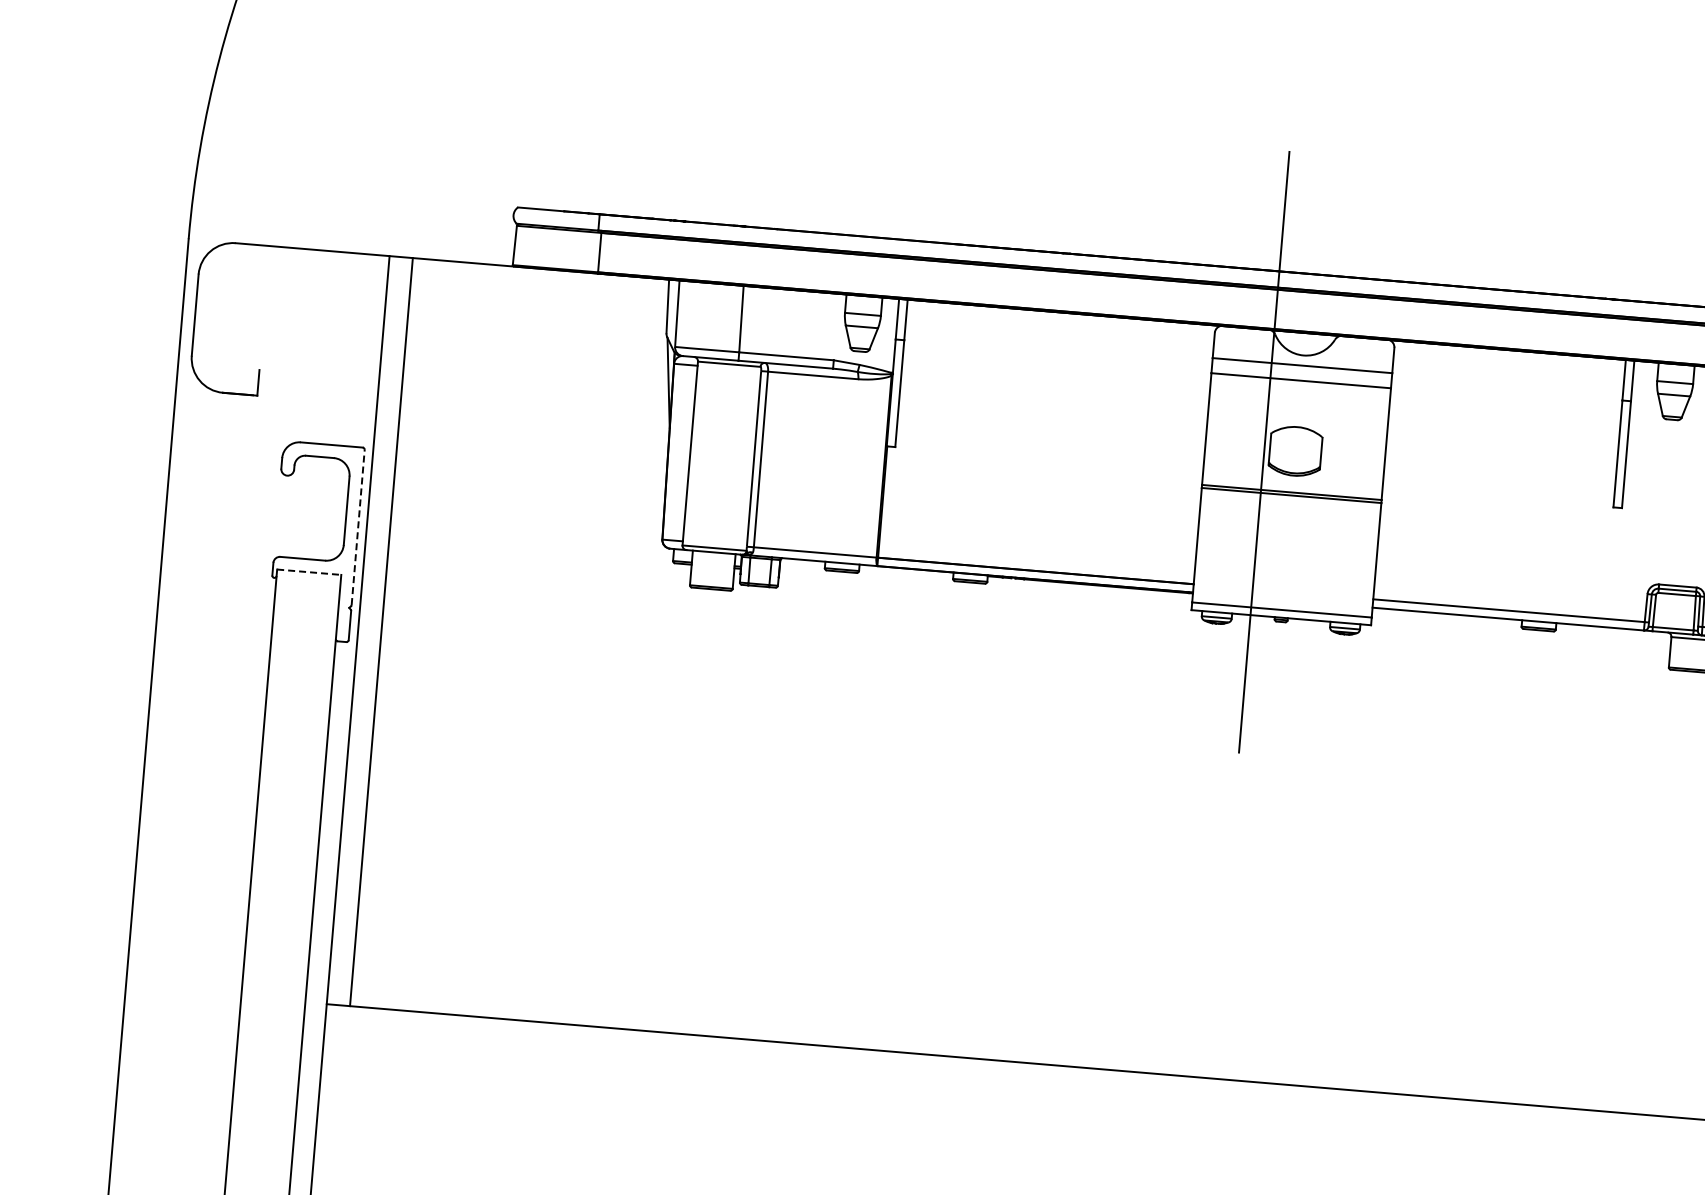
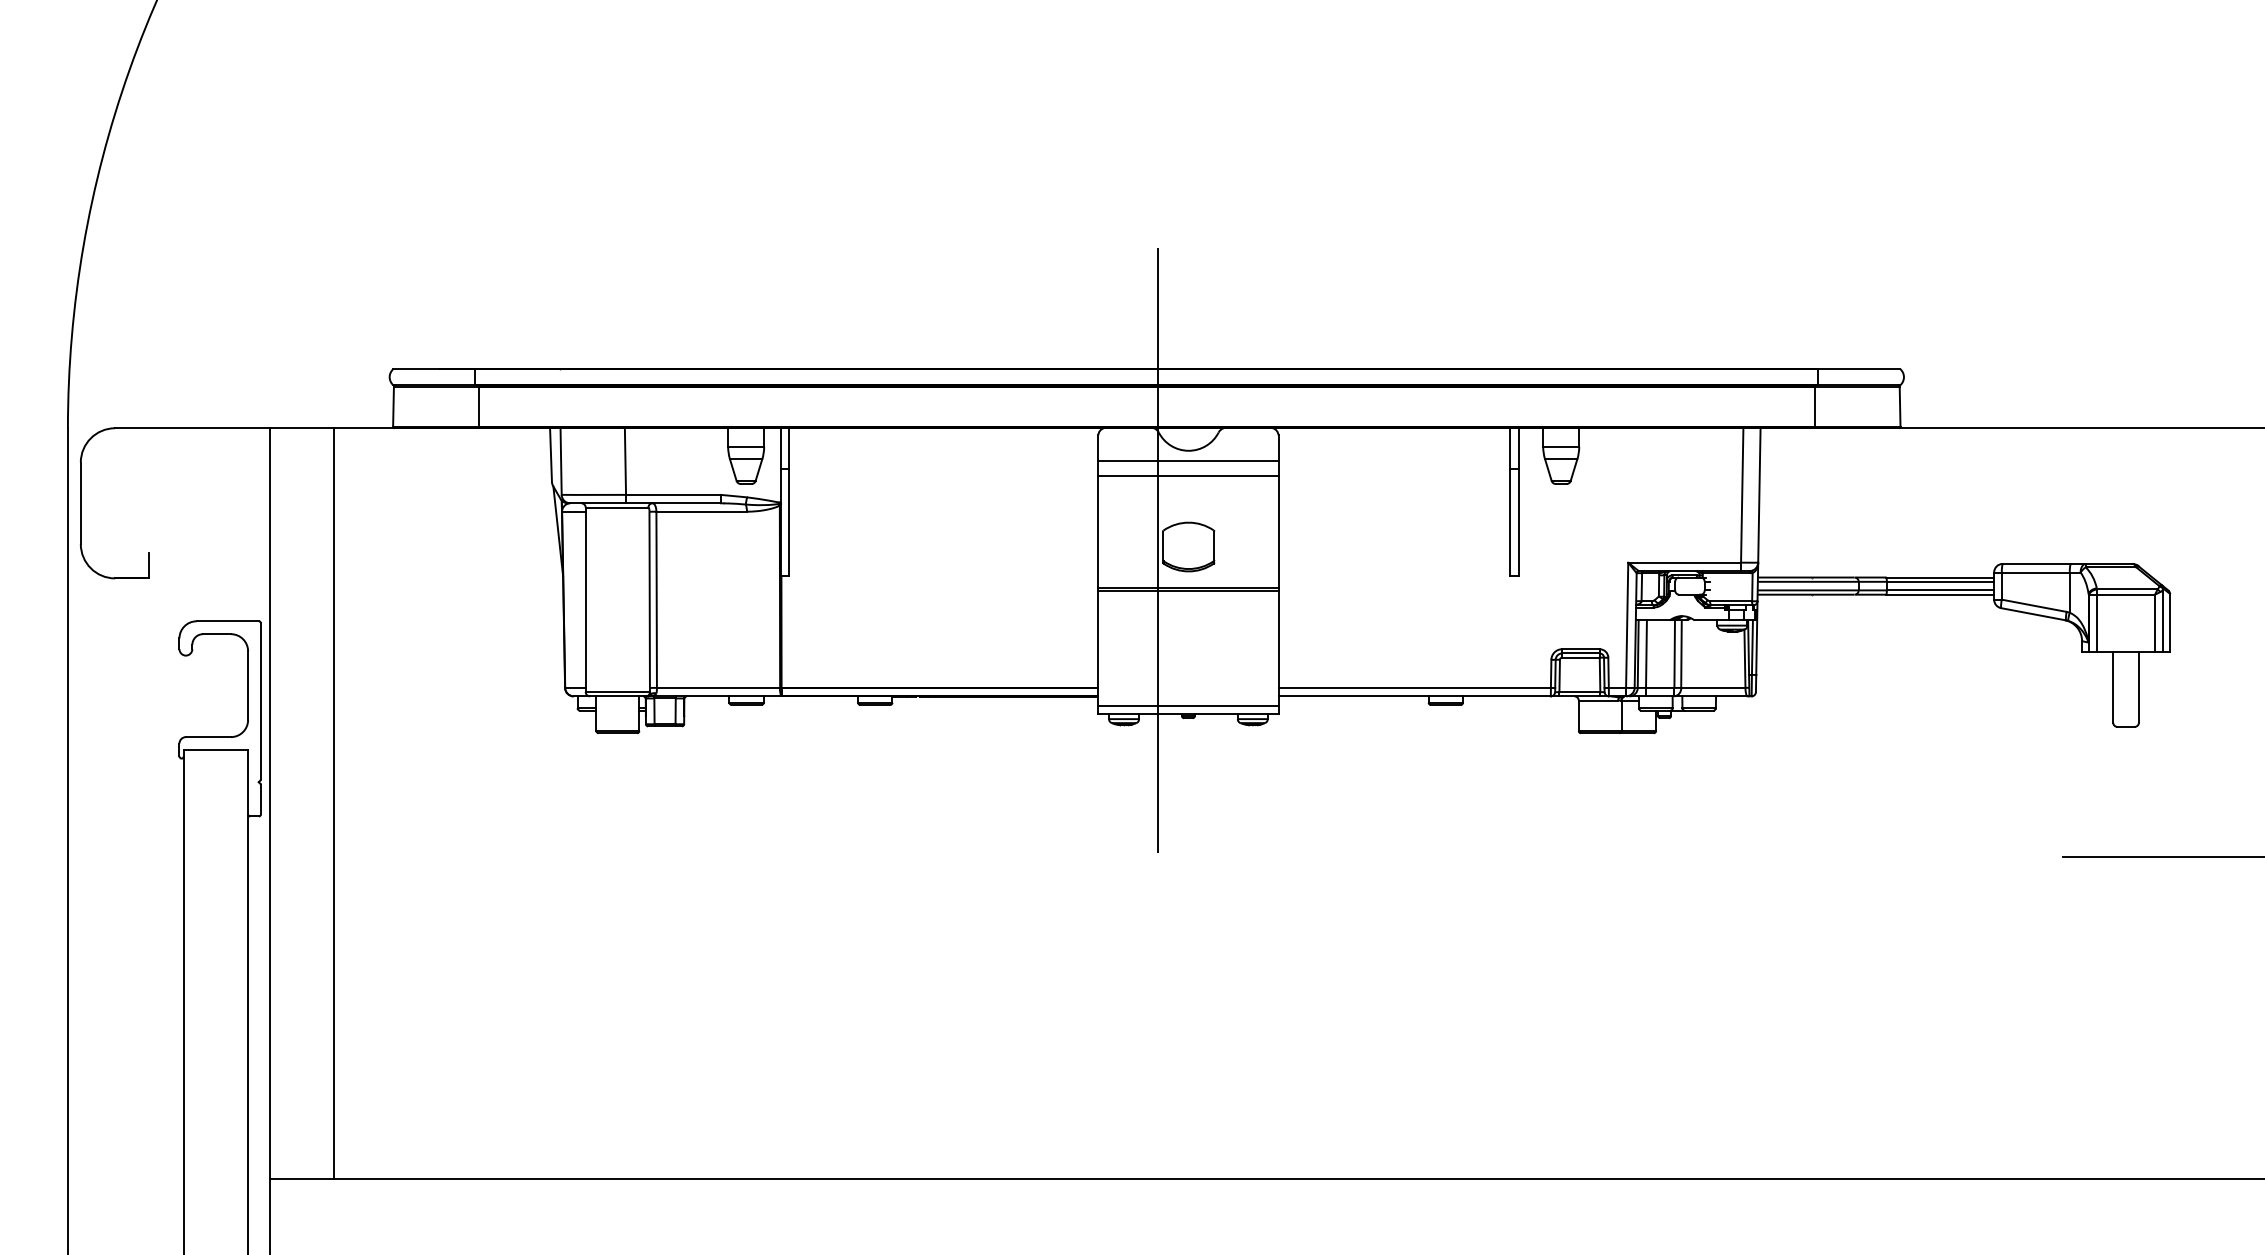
line: (357, 527) -> (260, 701), dashed -> solid
line: (309, 571) -> (216, 749), dashed -> solid
line: (381, 631) -> (333, 803), moved

